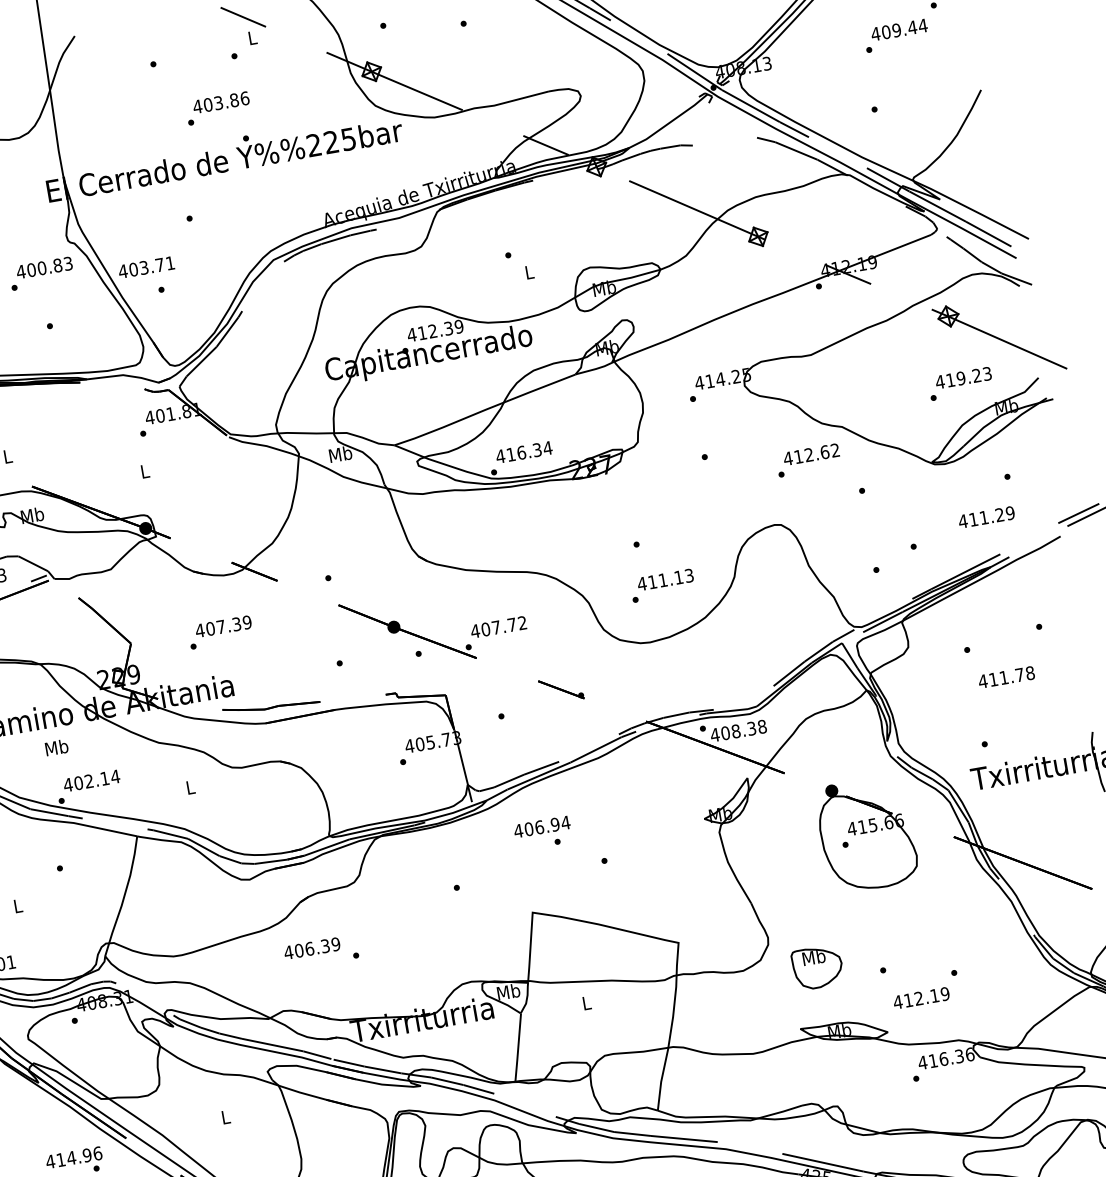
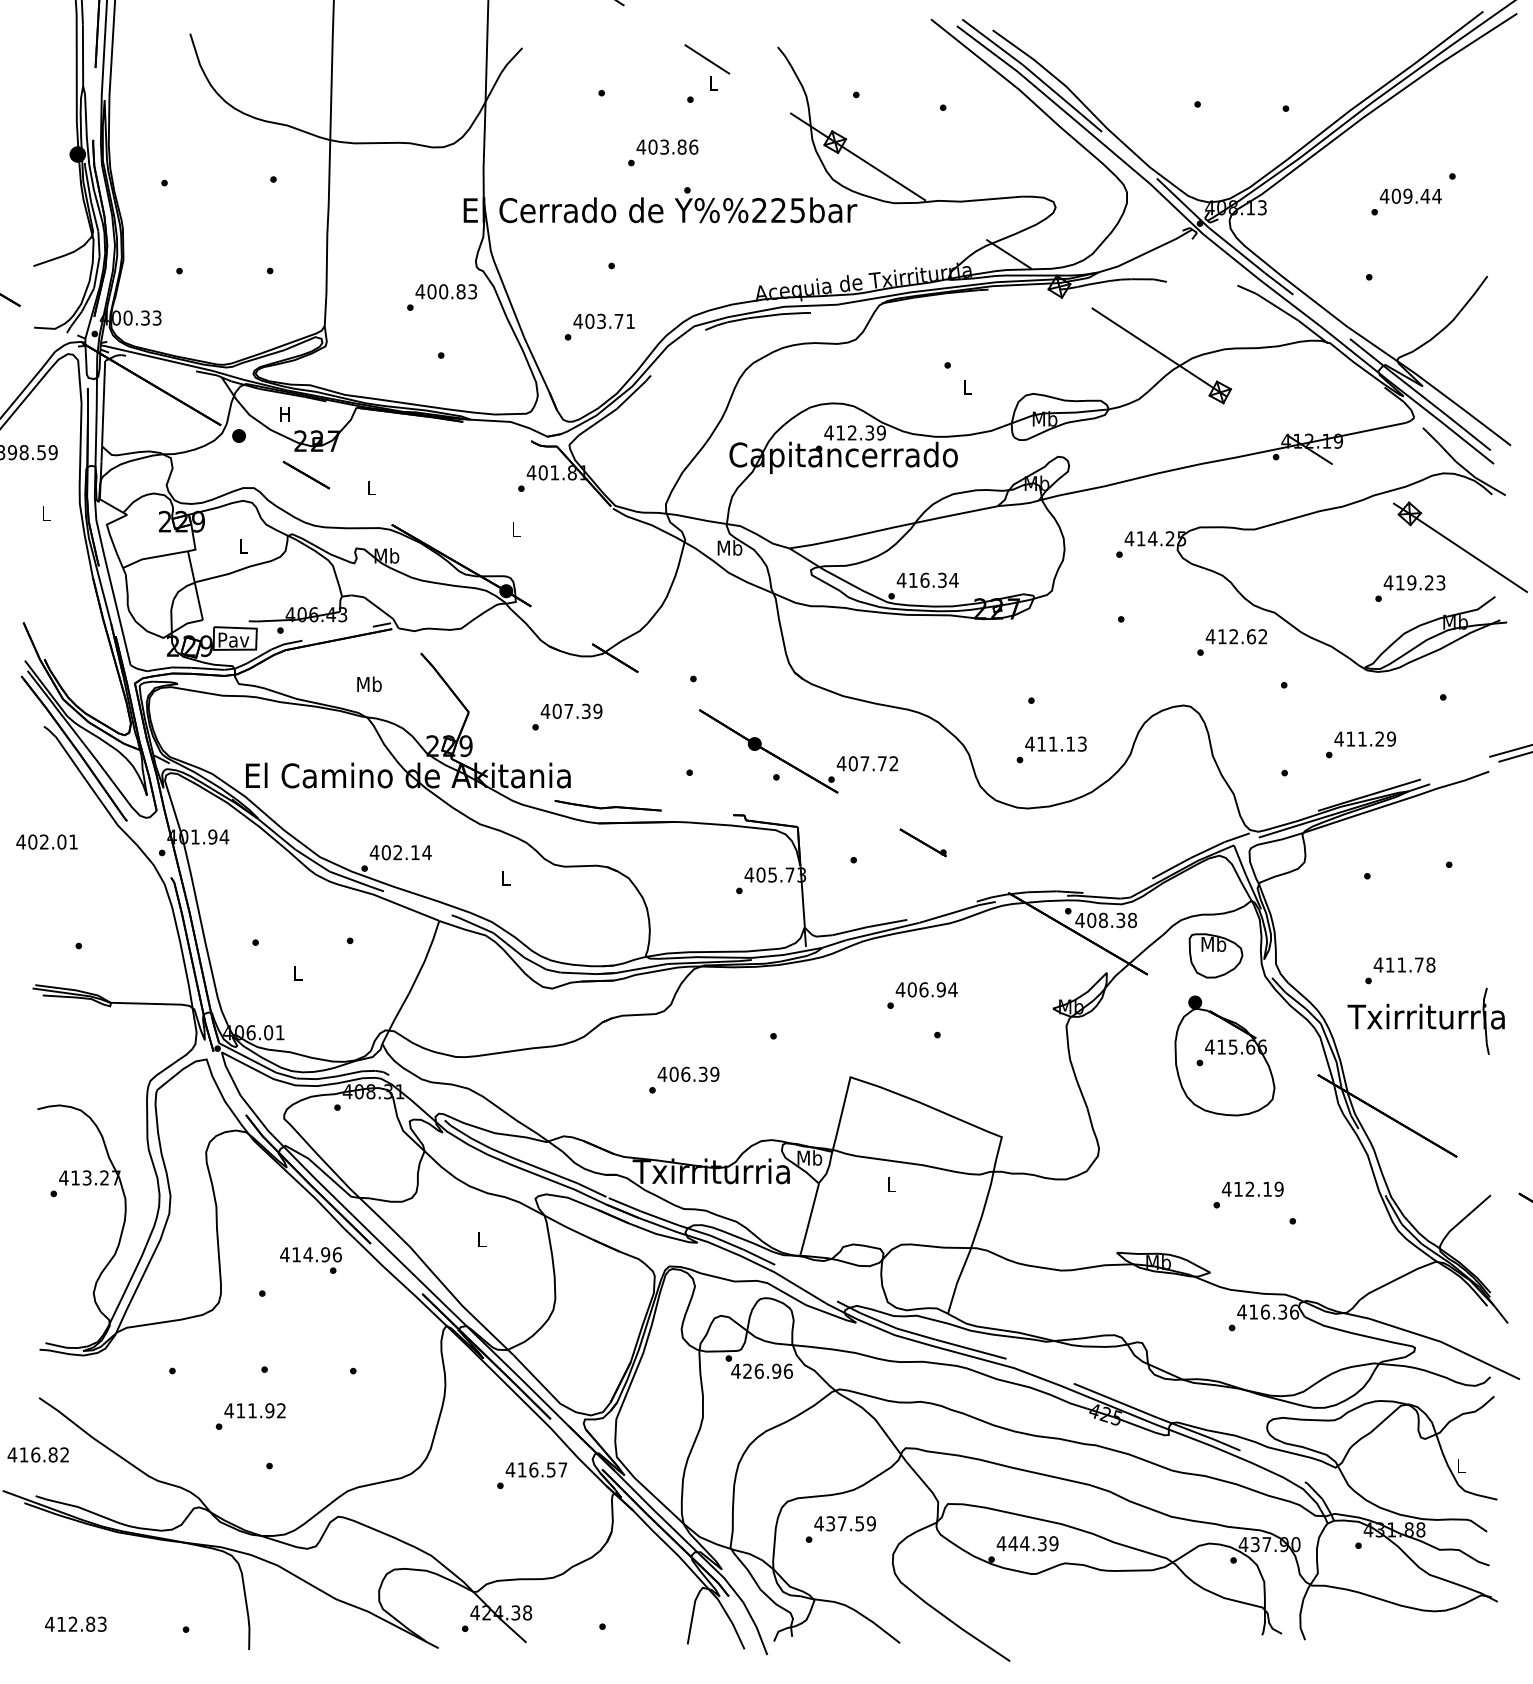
text: (145, 267) -> (603, 321), moved
text: (986, 516) -> (1365, 738), moved
text: (1006, 676) -> (1404, 964), moved
text: (56, 747) -> (369, 684), moved
text: (541, 826) -> (926, 989), moved
text: (312, 947) -> (688, 1073), moved
part: (817, 967) -> (1215, 955), moved
text: (921, 997) -> (1252, 1188), moved

